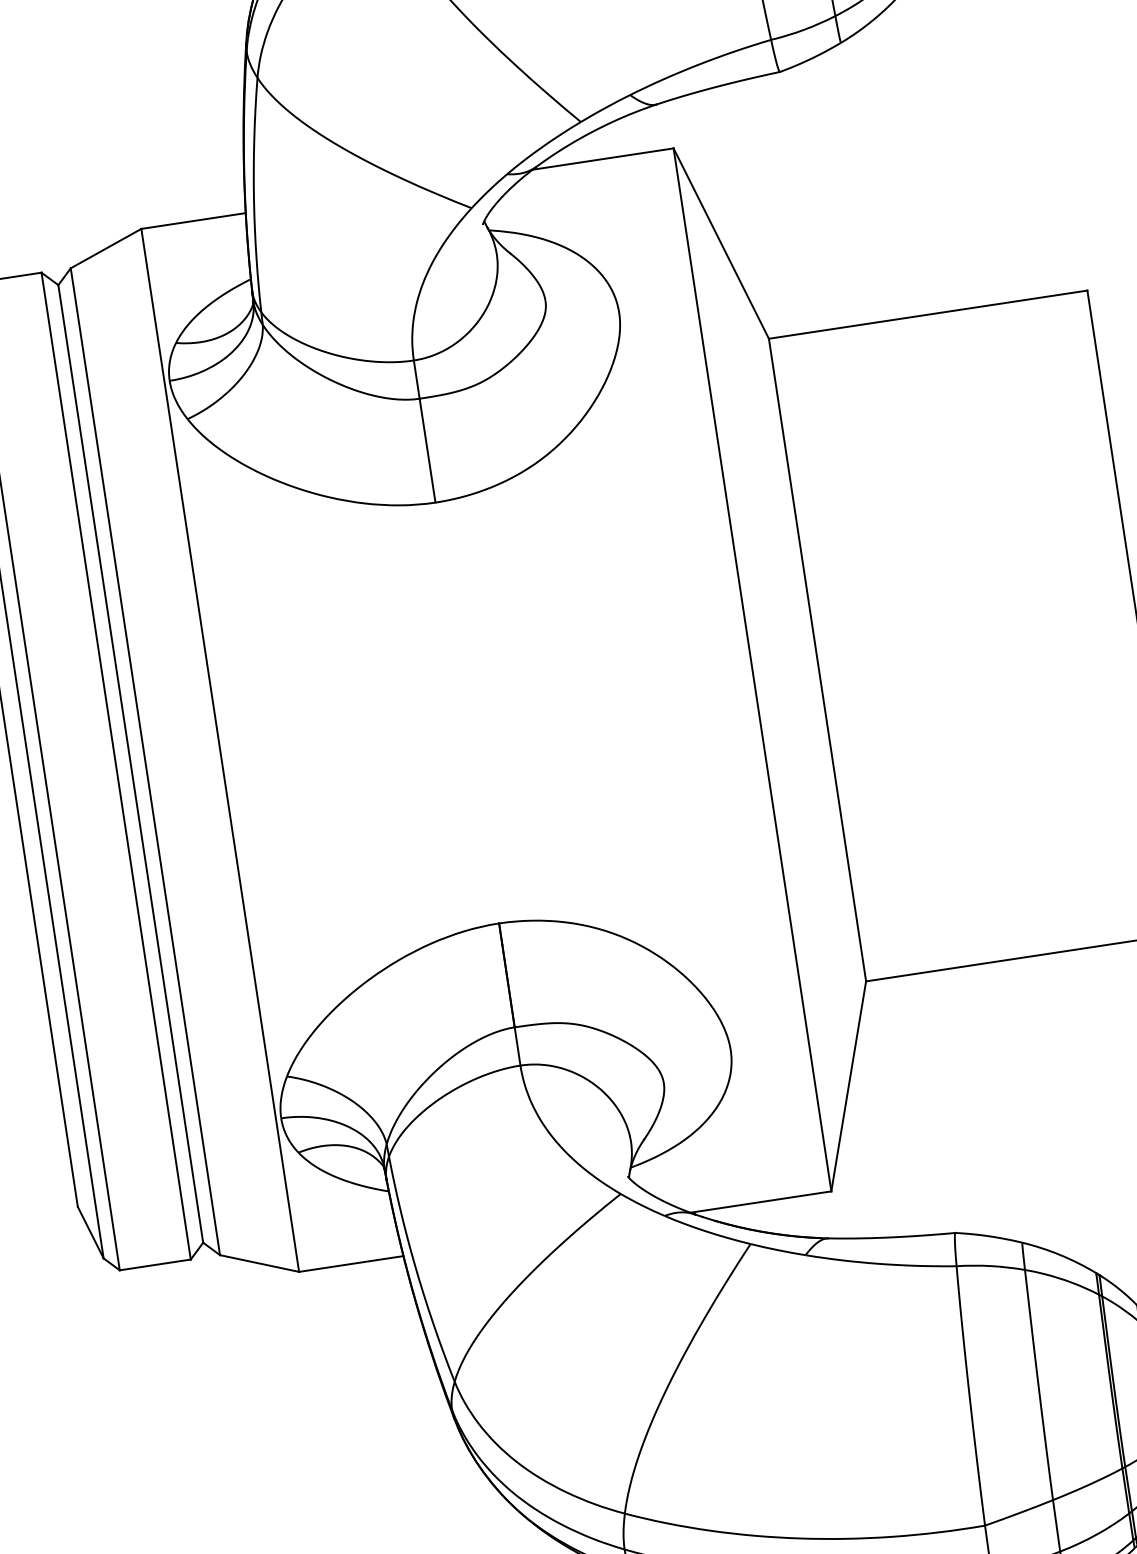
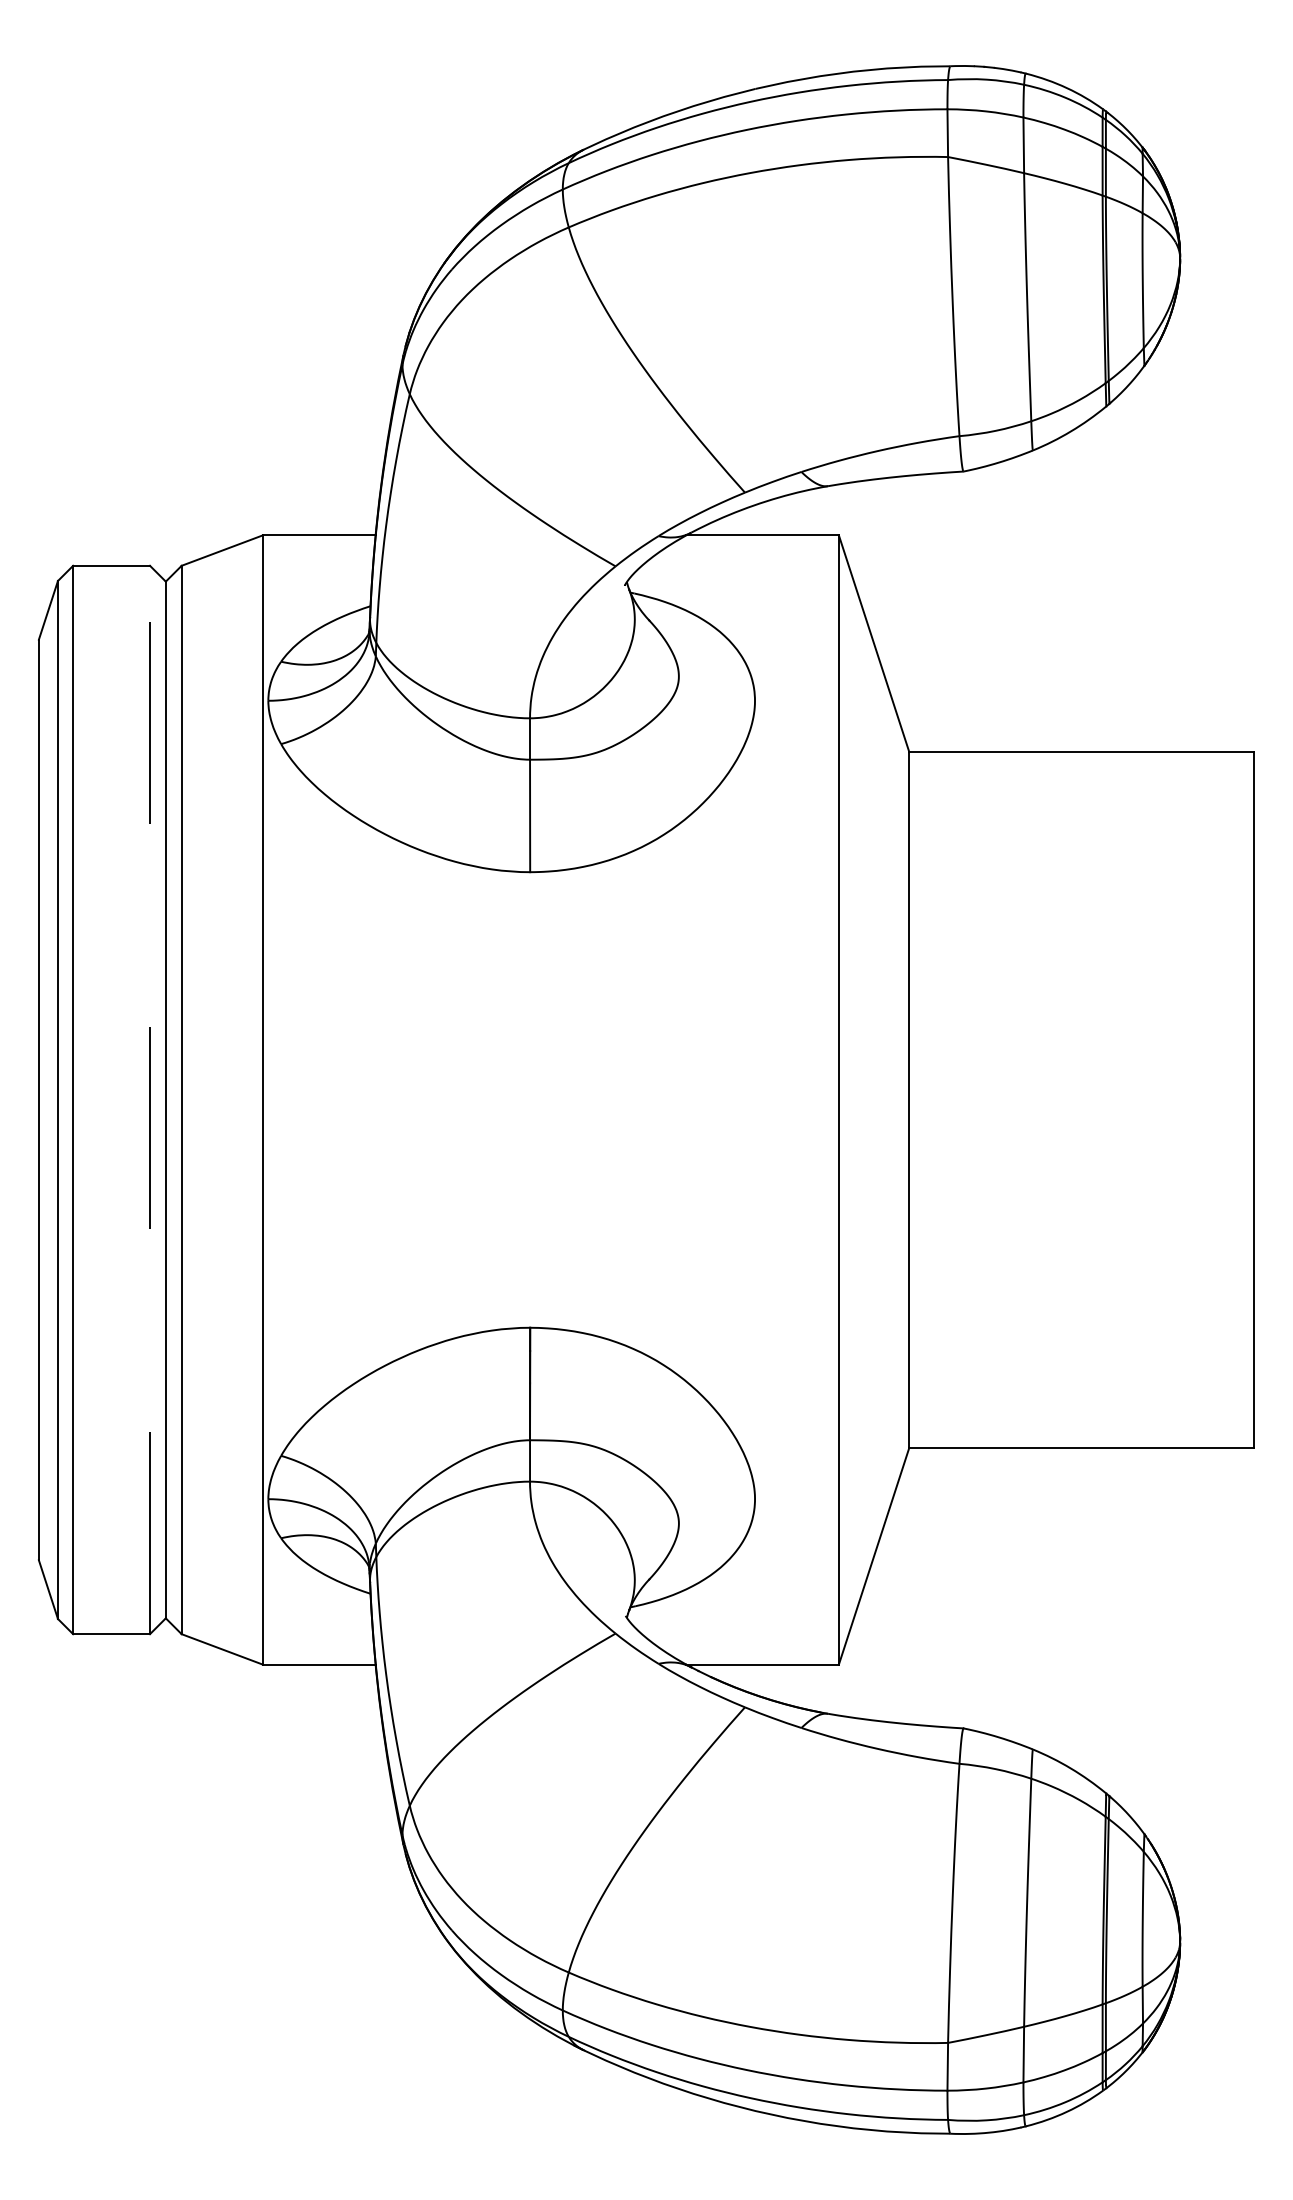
line: (116, 765) -> (150, 1099), solid -> dashed

